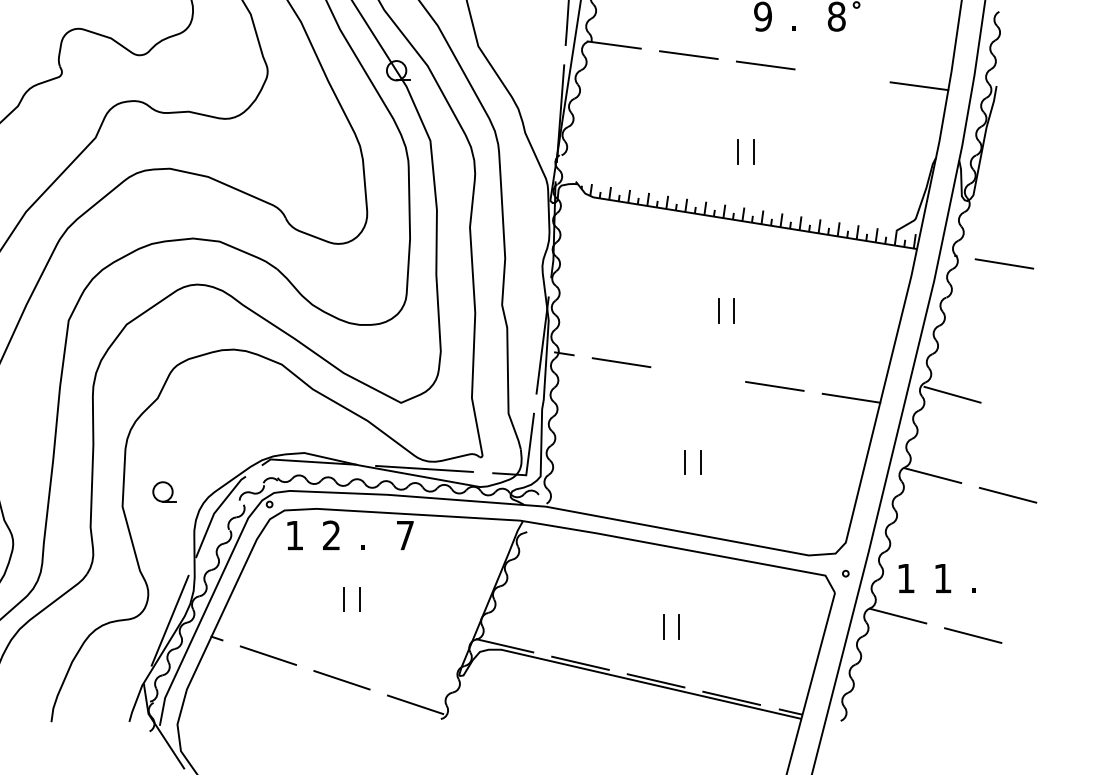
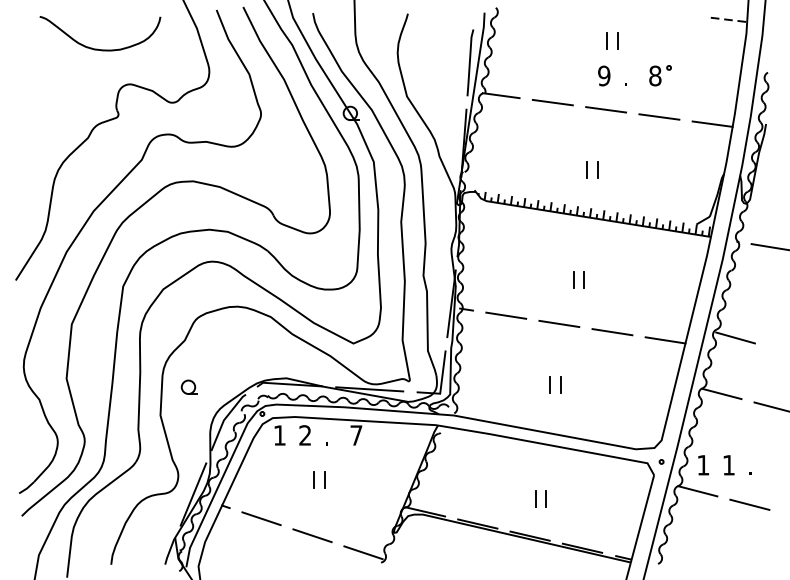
line: (842, 75) -> (659, 116), added
line: (698, 373) -> (559, 323), added
part: (162, 490) -> (188, 386), moved

